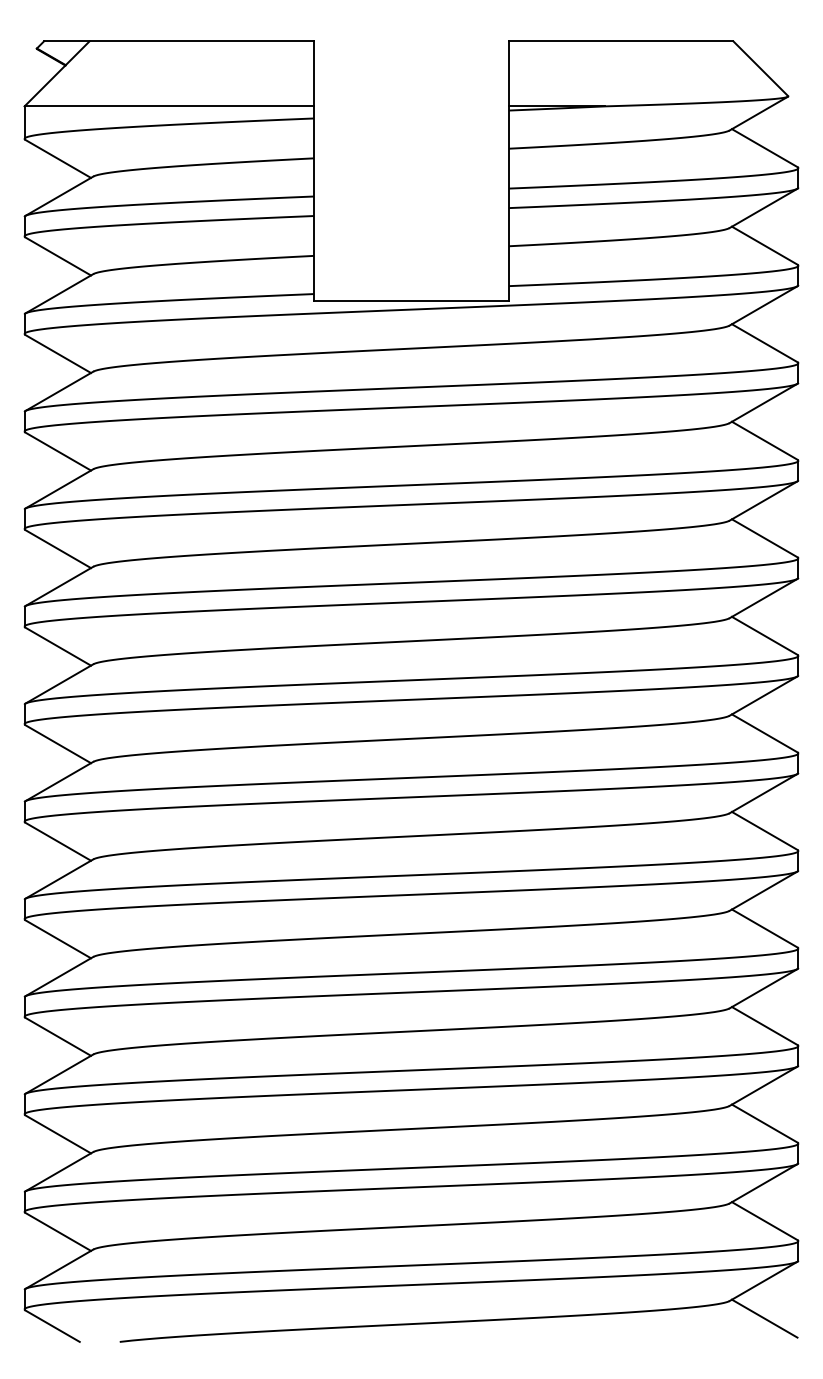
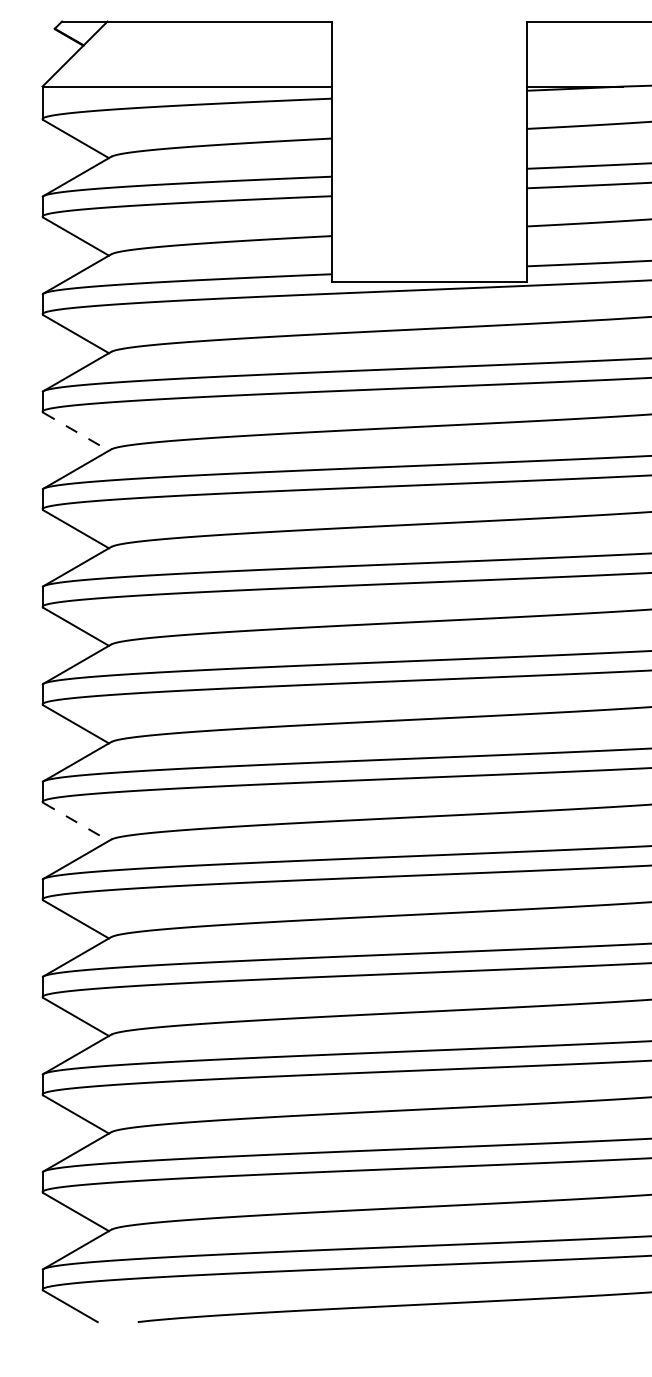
line: (58, 451) -> (76, 431), solid -> dashed
line: (58, 841) -> (76, 821), solid -> dashed

